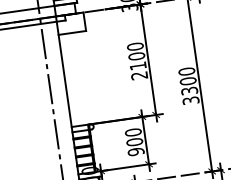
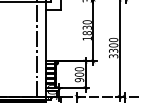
text: (136, 65) -> (86, 32), 2100 -> 1830

